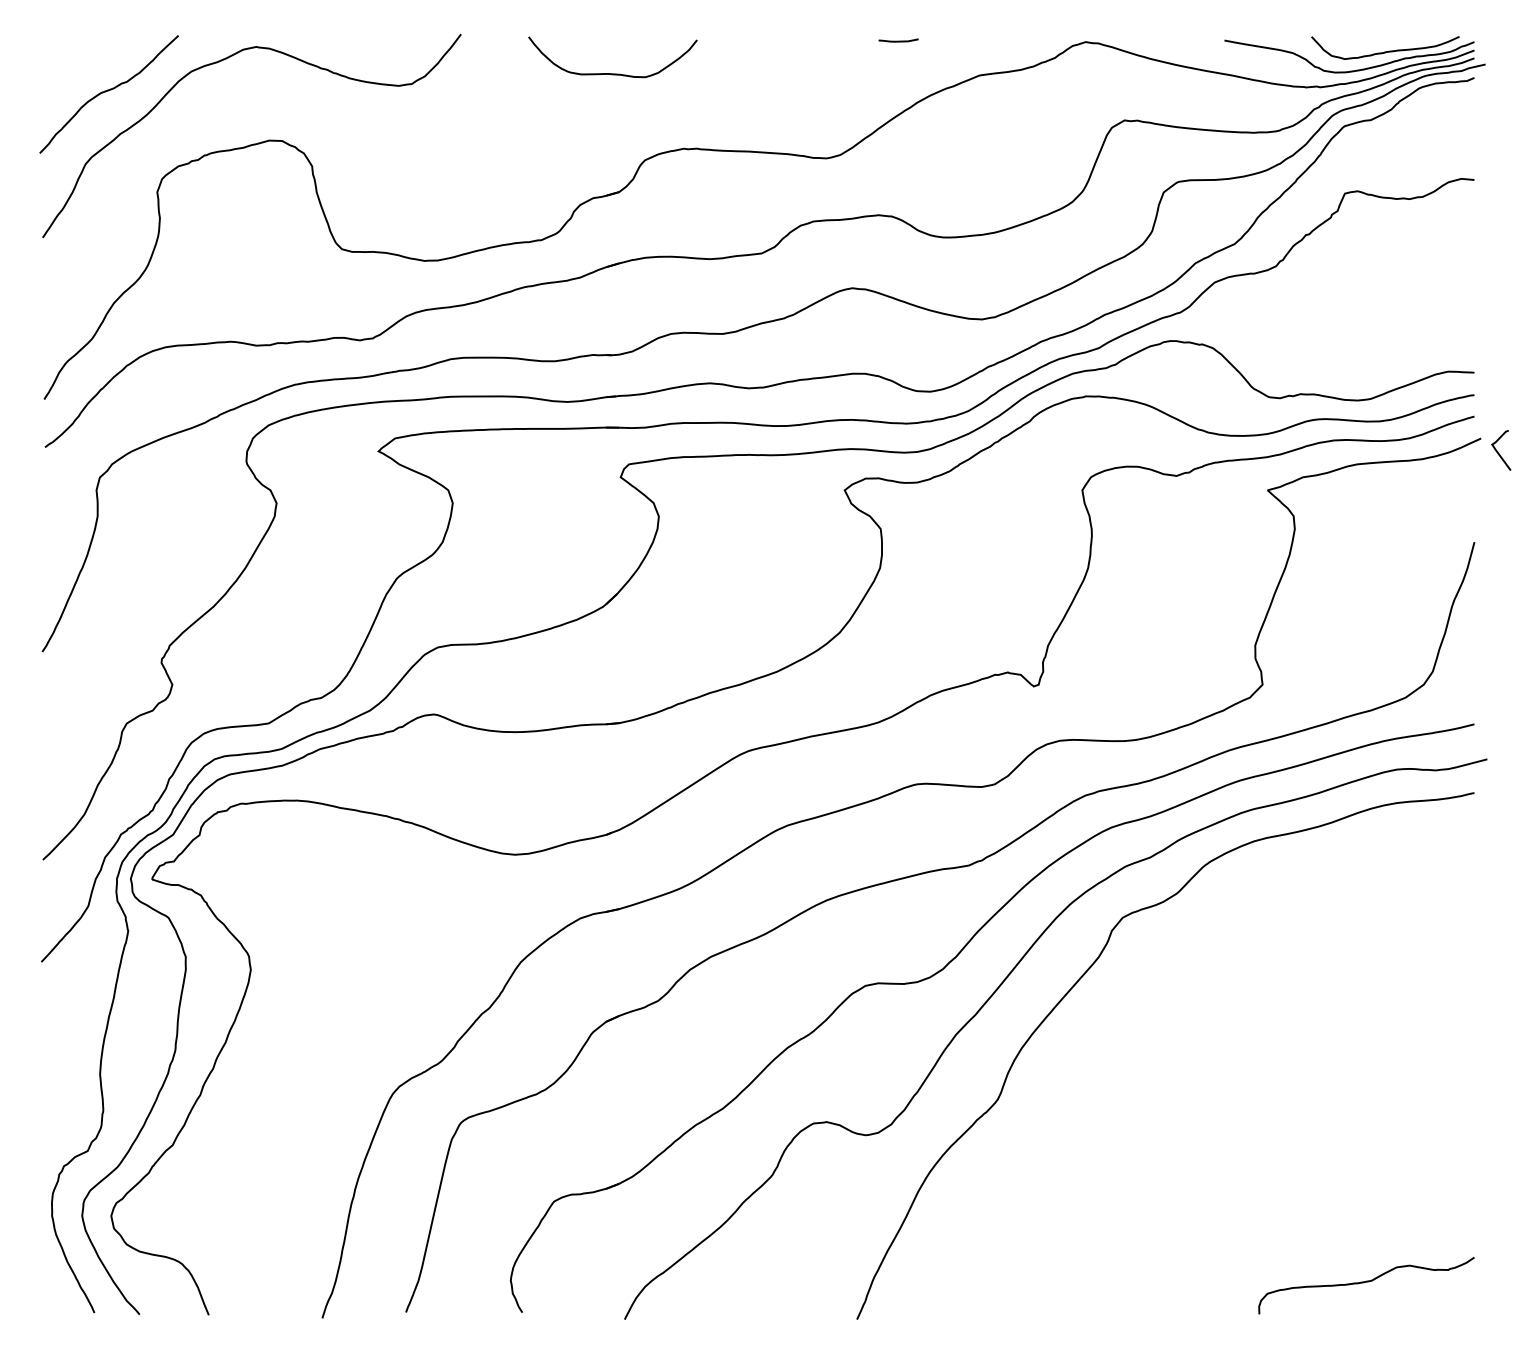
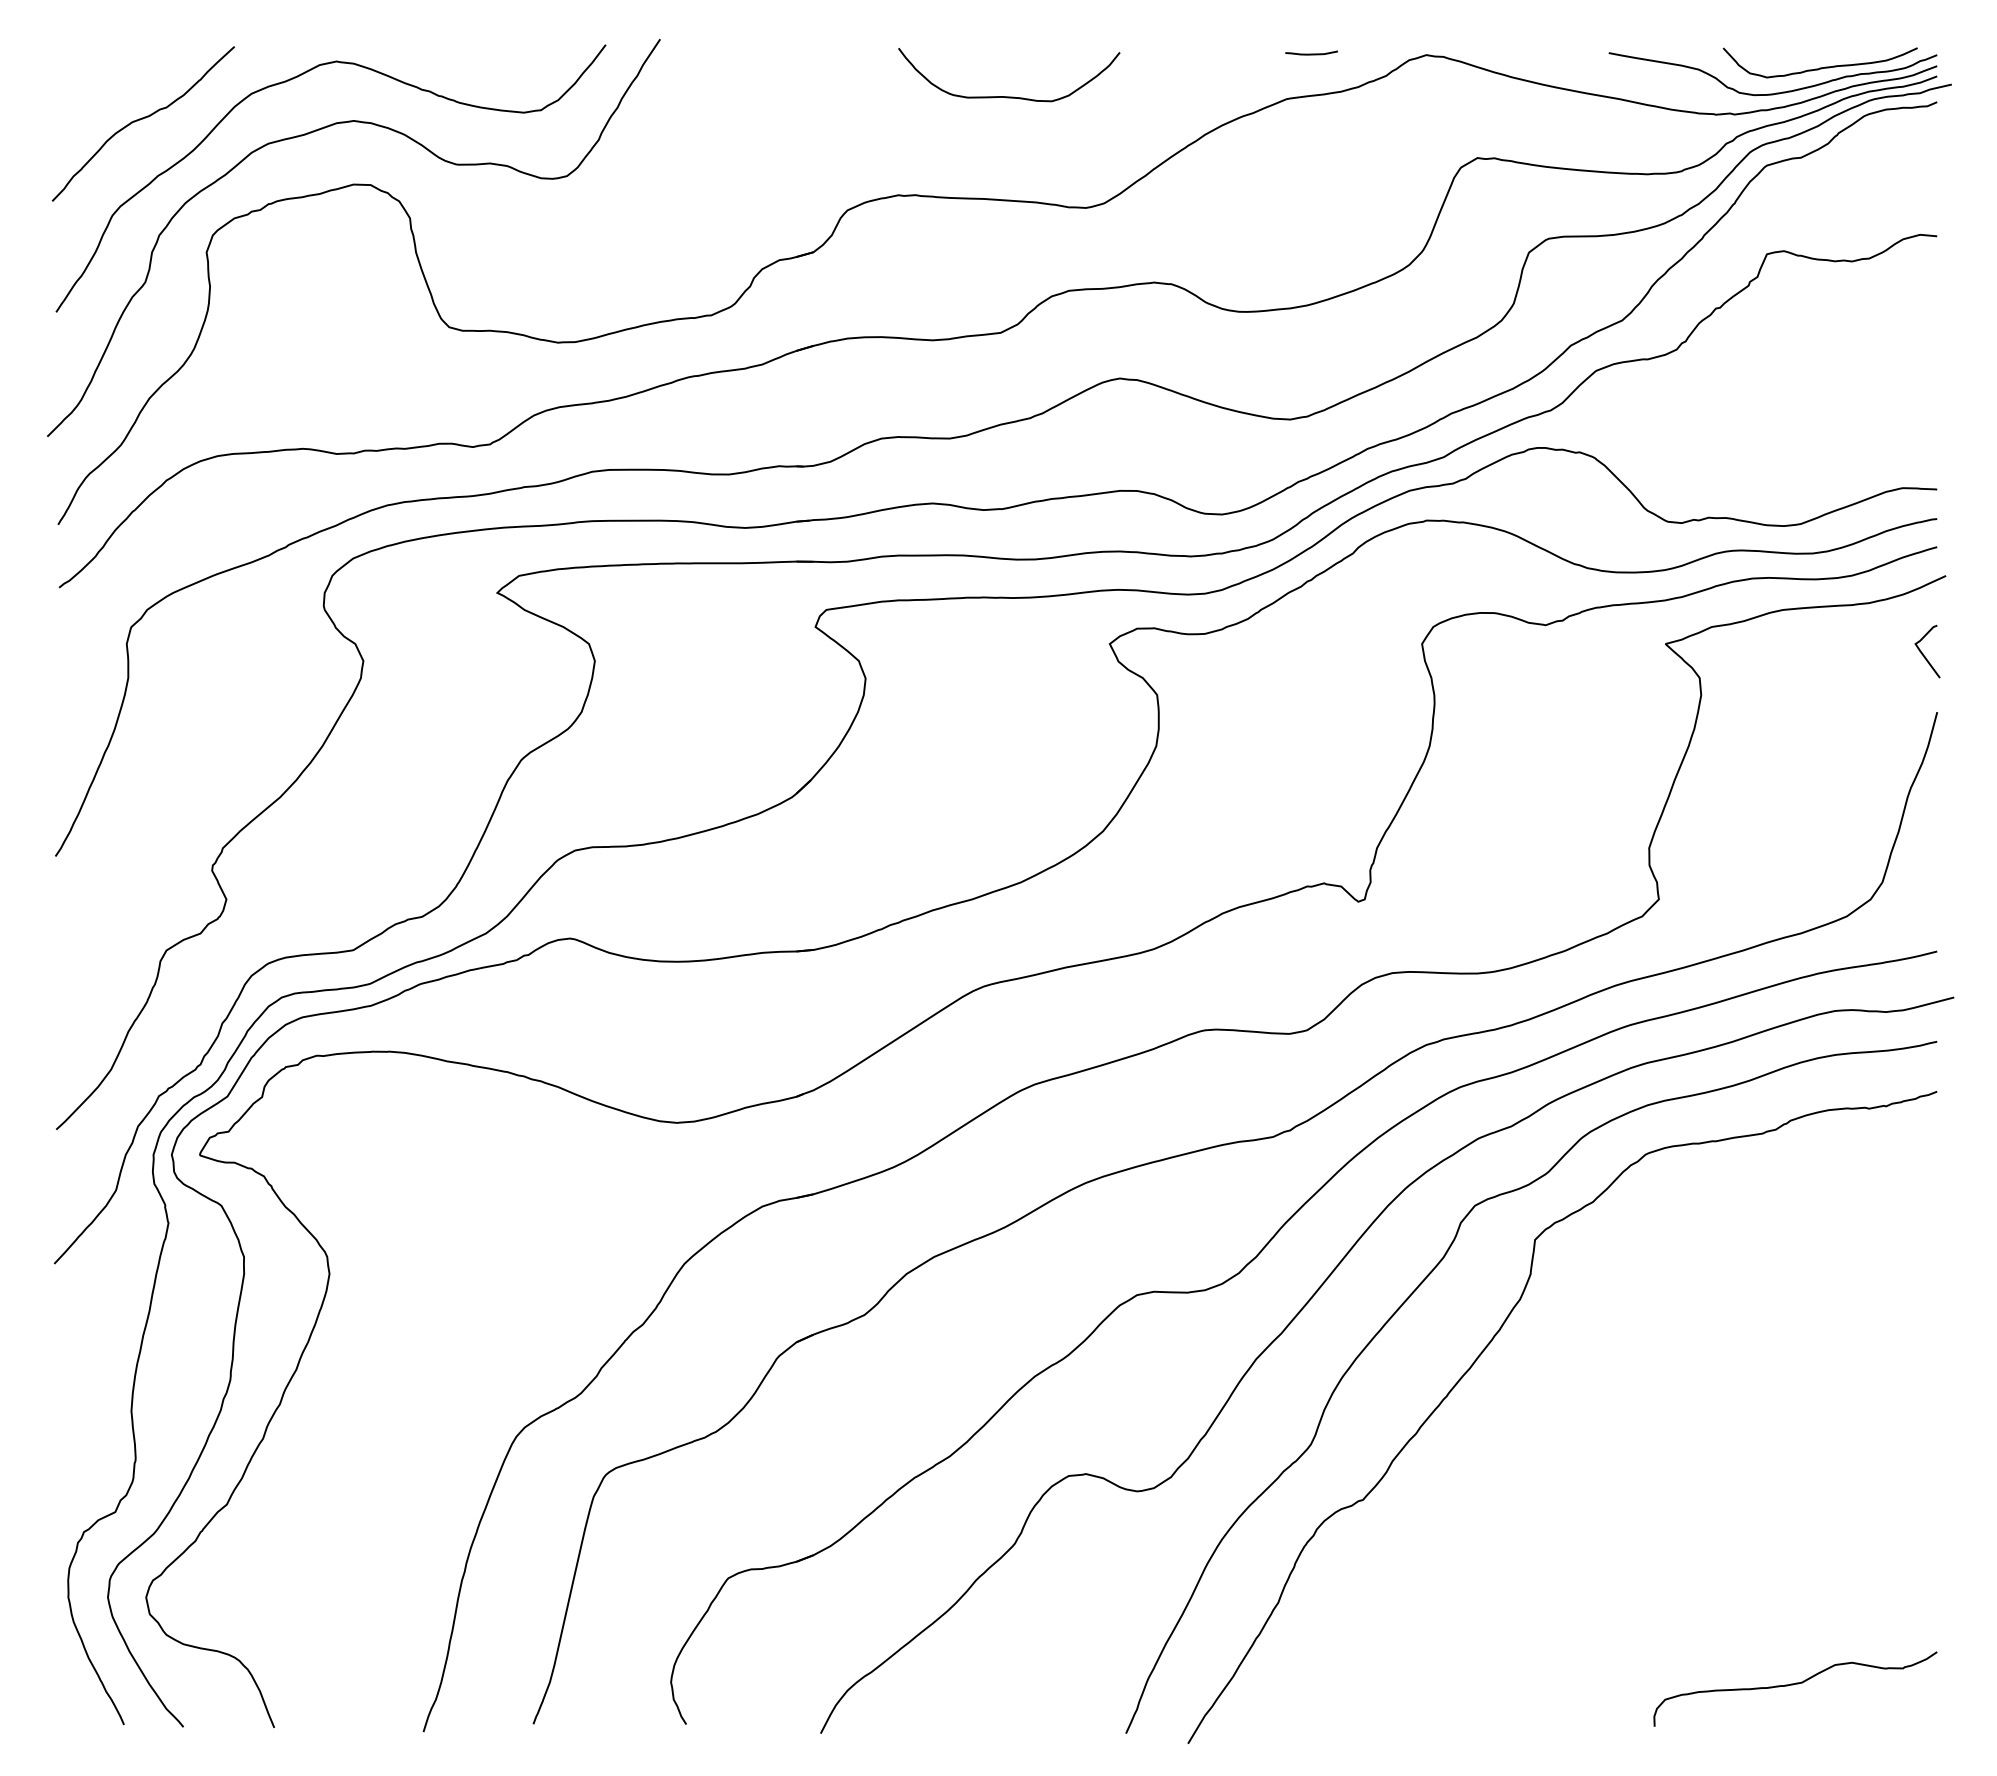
curve: (898, 40) -> (1311, 53), moved
curve: (613, 73) -> (1009, 96), moved
curve: (239, 100) -> (314, 132), added
curve: (1498, 451) -> (1923, 653), moved
curve: (1126, 1032) -> (1480, 1356), added

